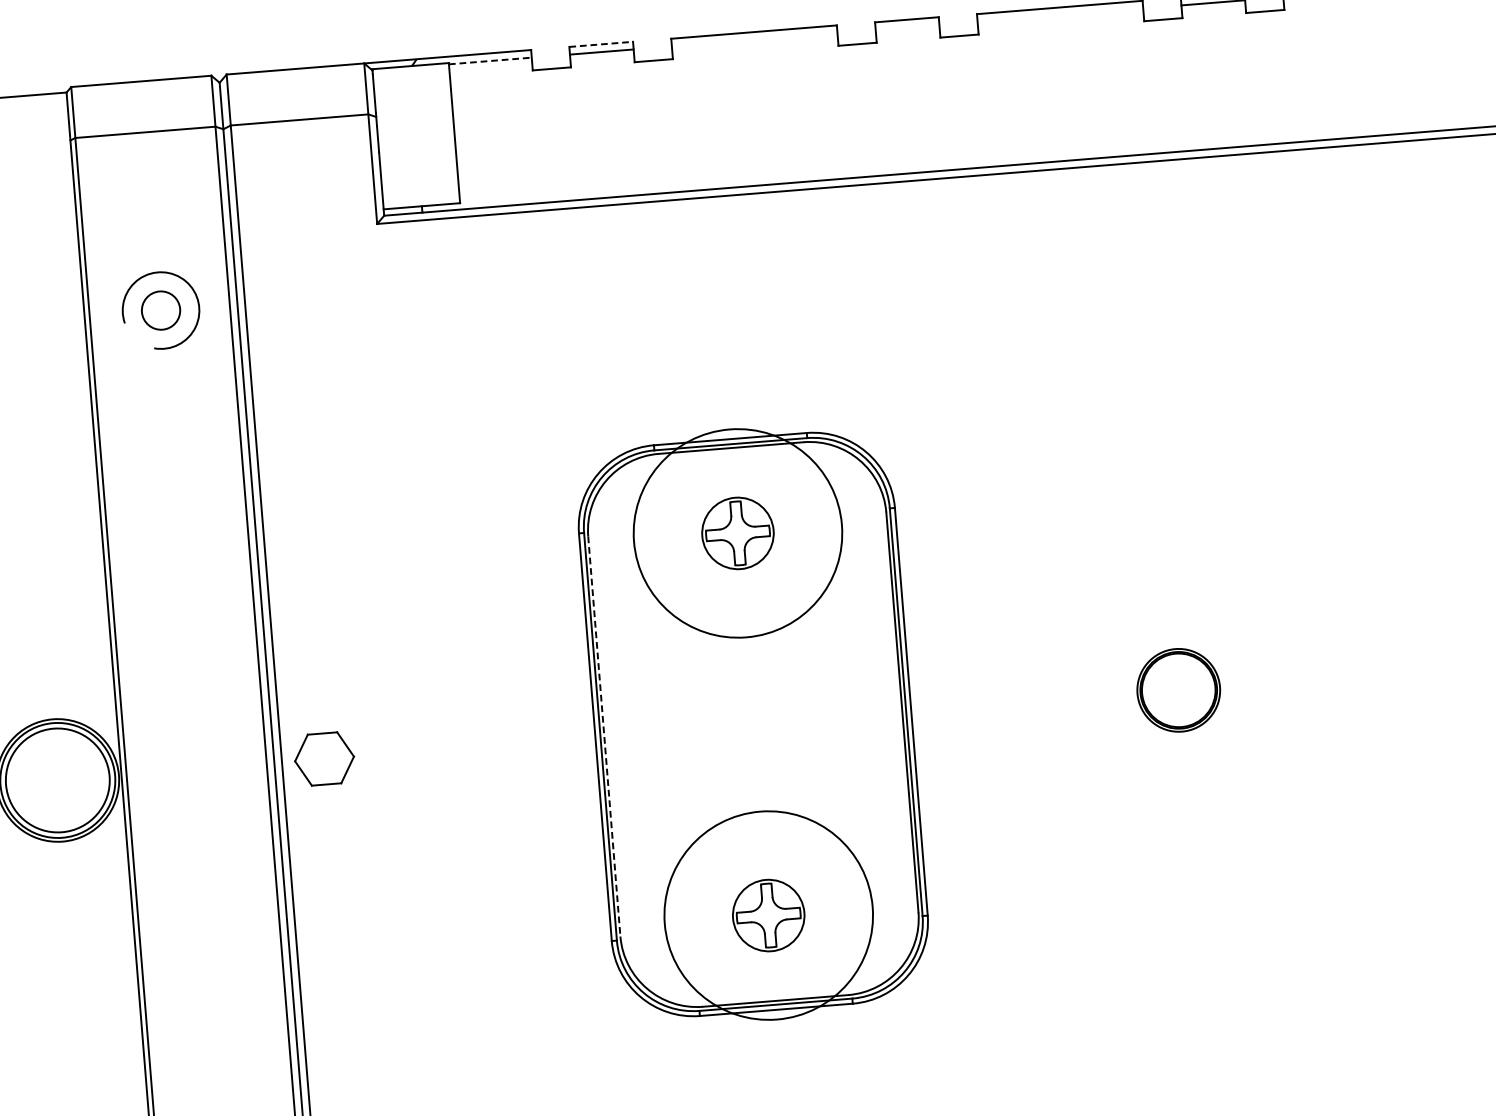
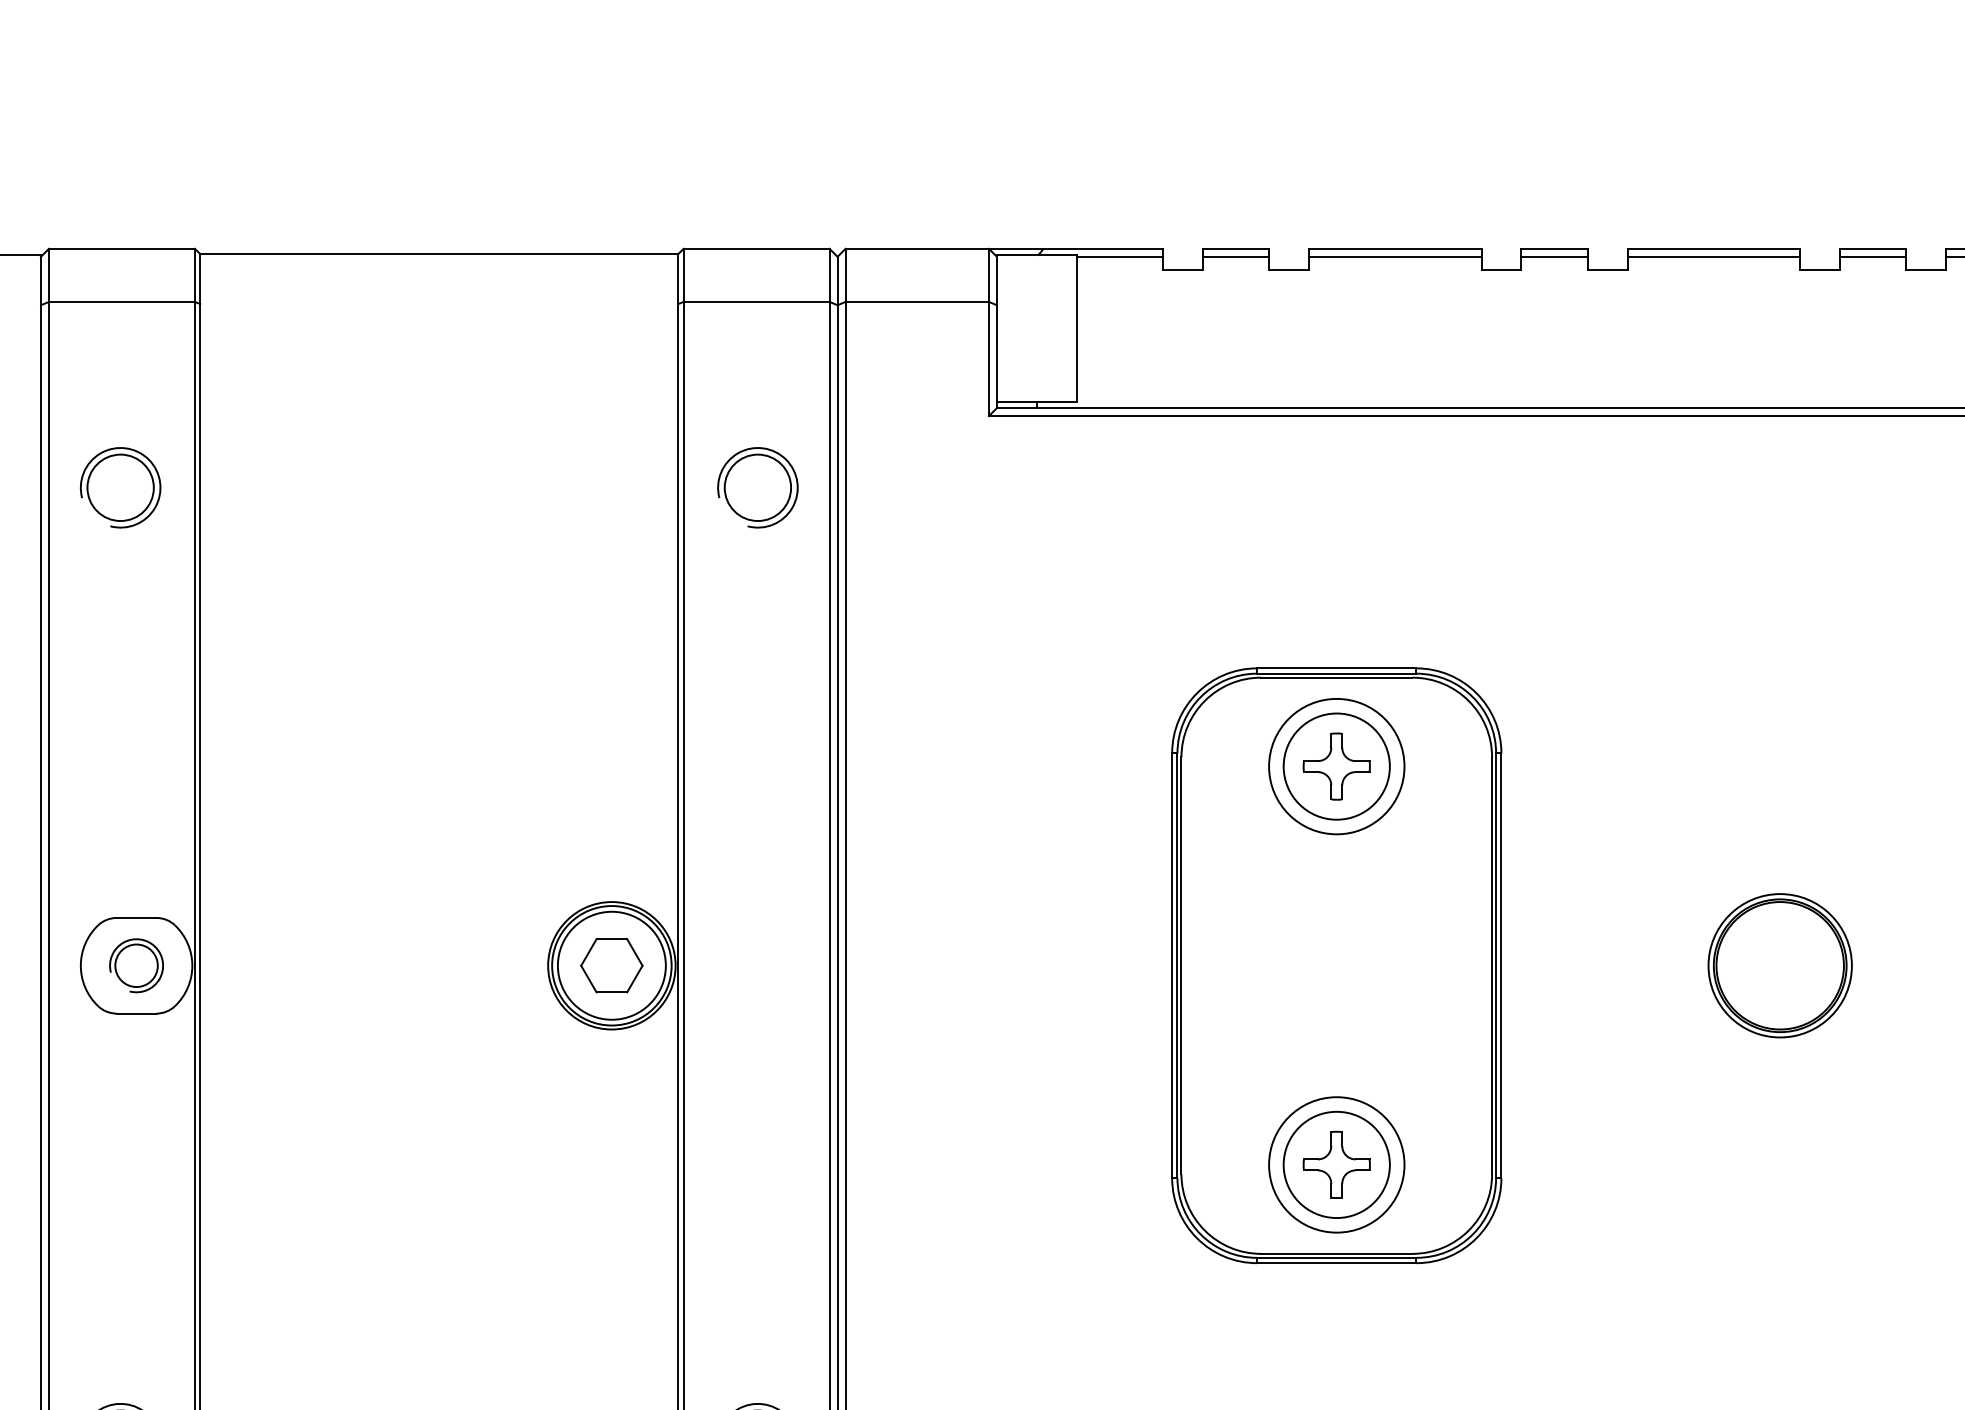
line: (1060, 14) -> (1713, 256), added
line: (907, 27) -> (1554, 256), added
line: (753, 39) -> (1394, 256), added
line: (601, 44) -> (1236, 248), dashed -> solid
line: (491, 60) -> (1120, 256), dashed -> solid
circle: (160, 310) -> (757, 487), size x1.67
circle: (737, 533) -> (1336, 766), size x0.62
circle: (737, 533) -> (1336, 766), size x1.43
part: (1178, 690) -> (1779, 965), size x1.67
line: (604, 737) -> (1181, 966), dashed -> solid
part: (324, 758) -> (611, 965), moved
circle: (768, 915) -> (1336, 1164), size x0.62
circle: (768, 915) -> (1336, 1164), size x1.43

